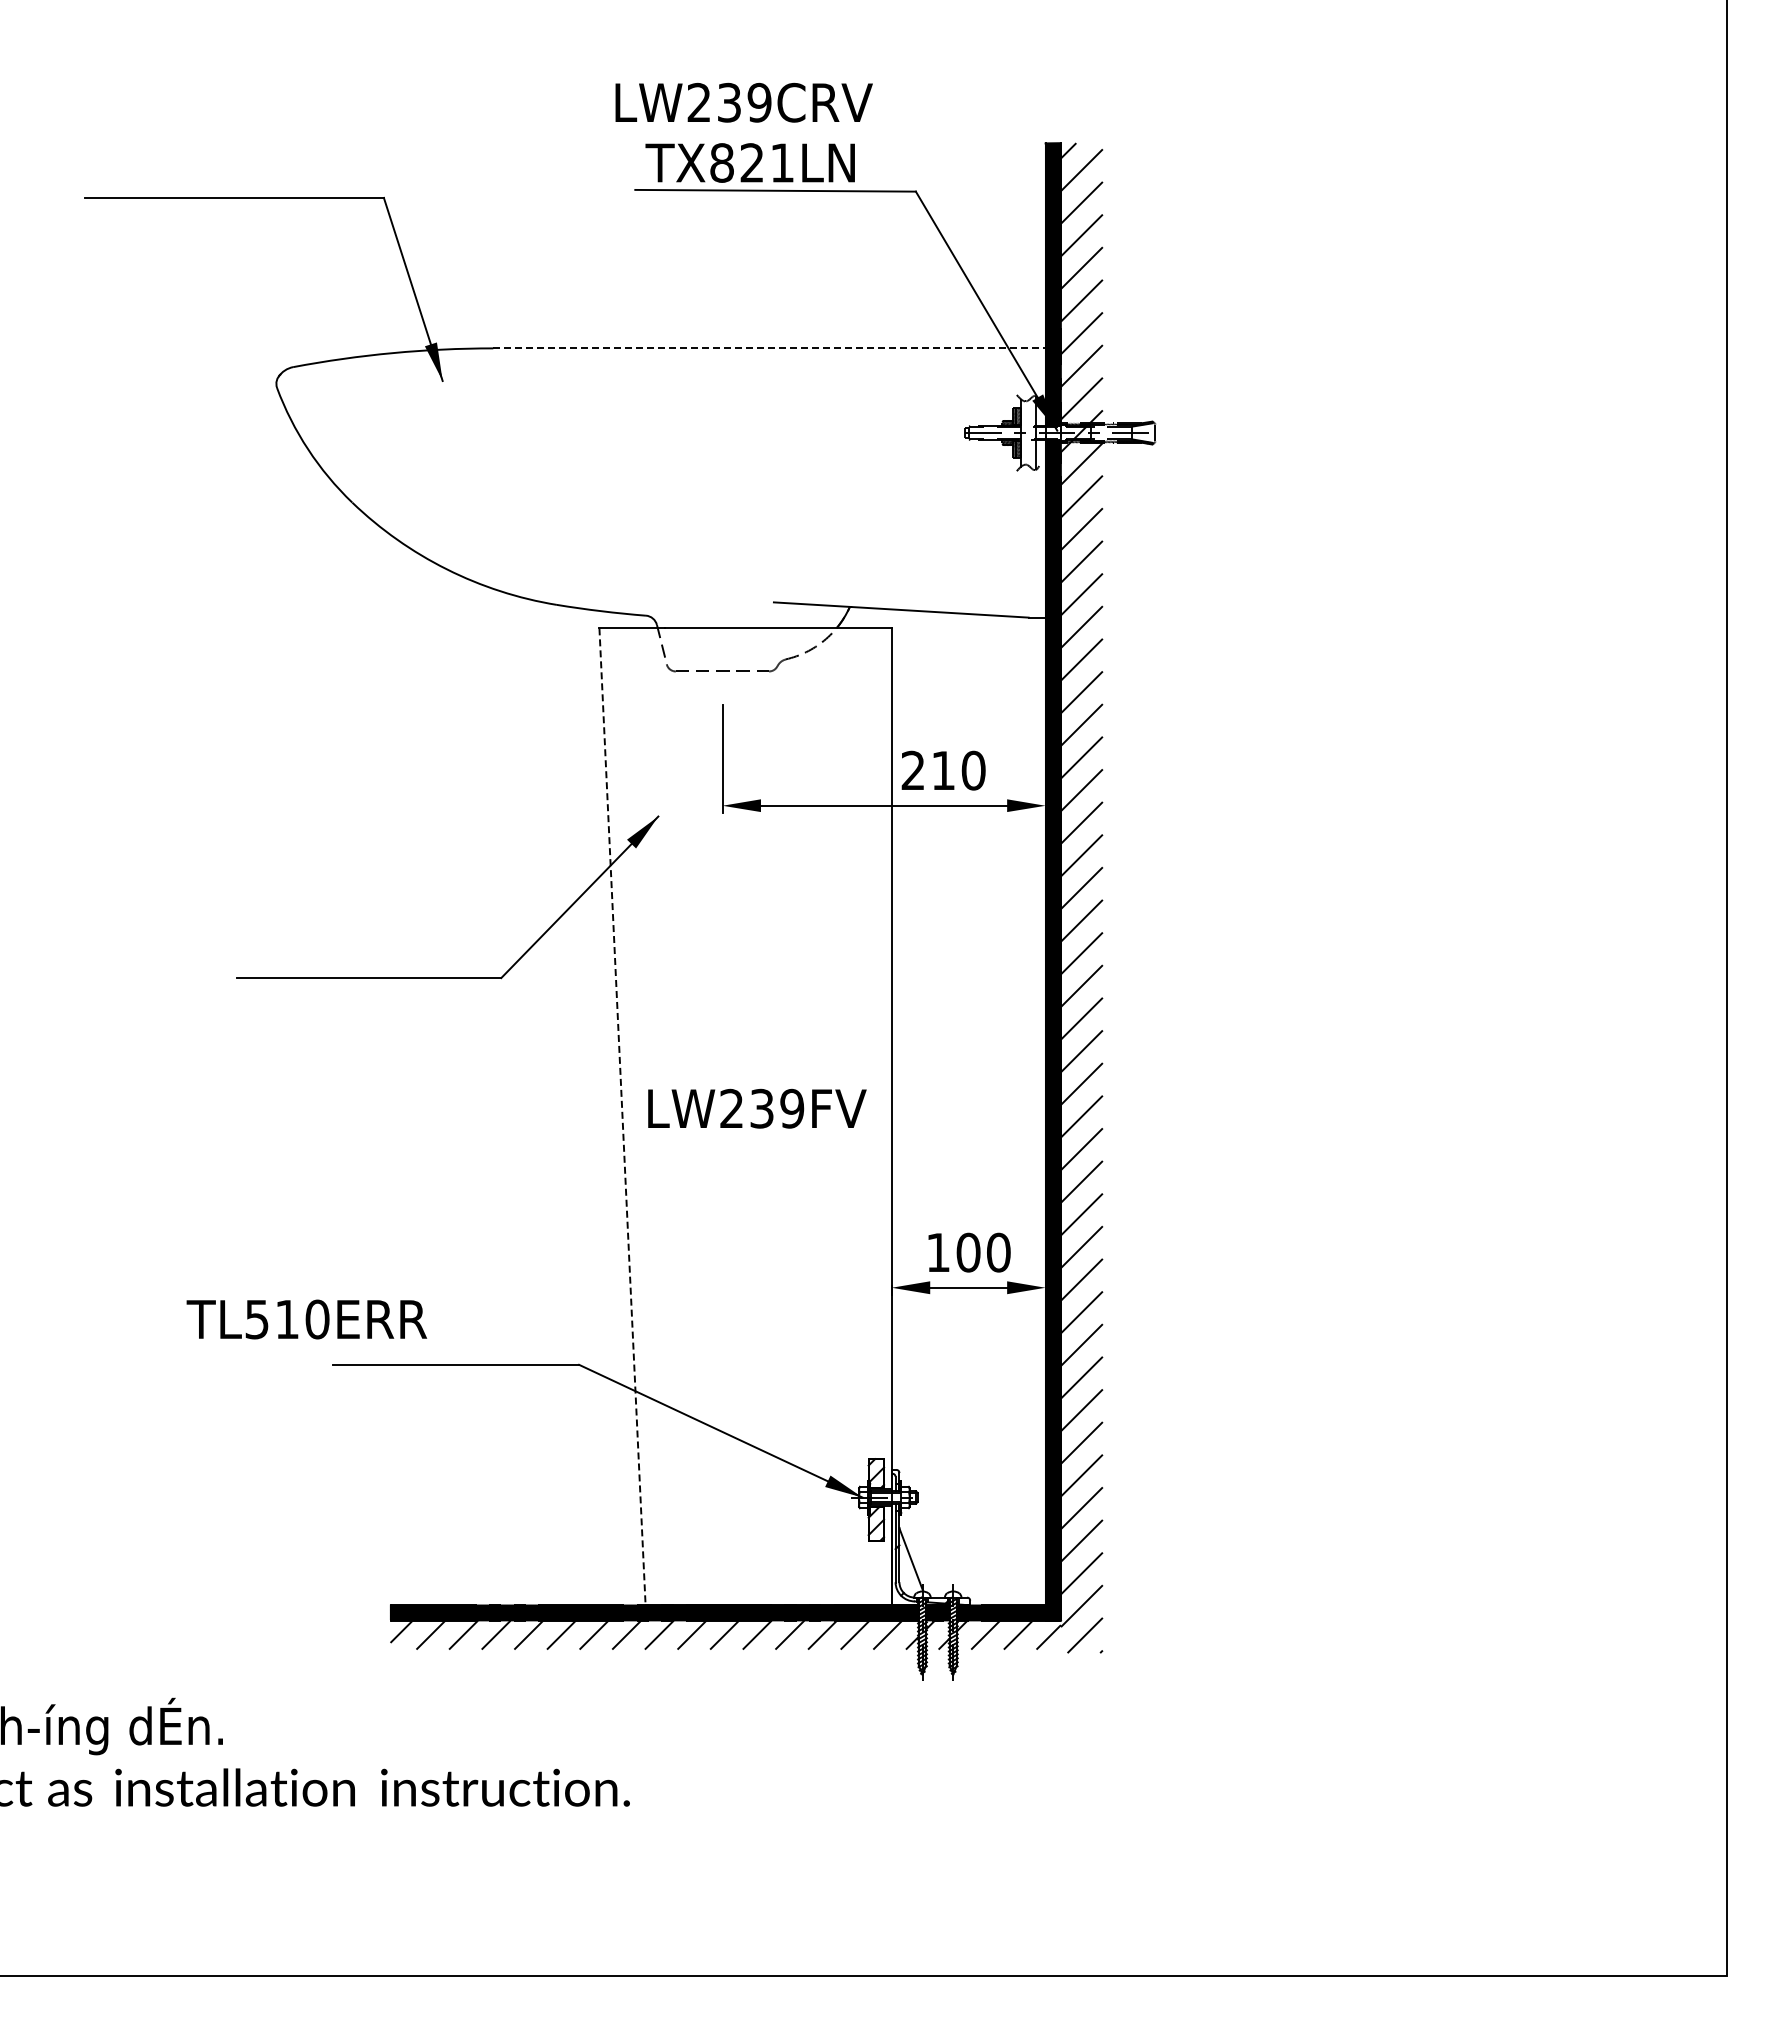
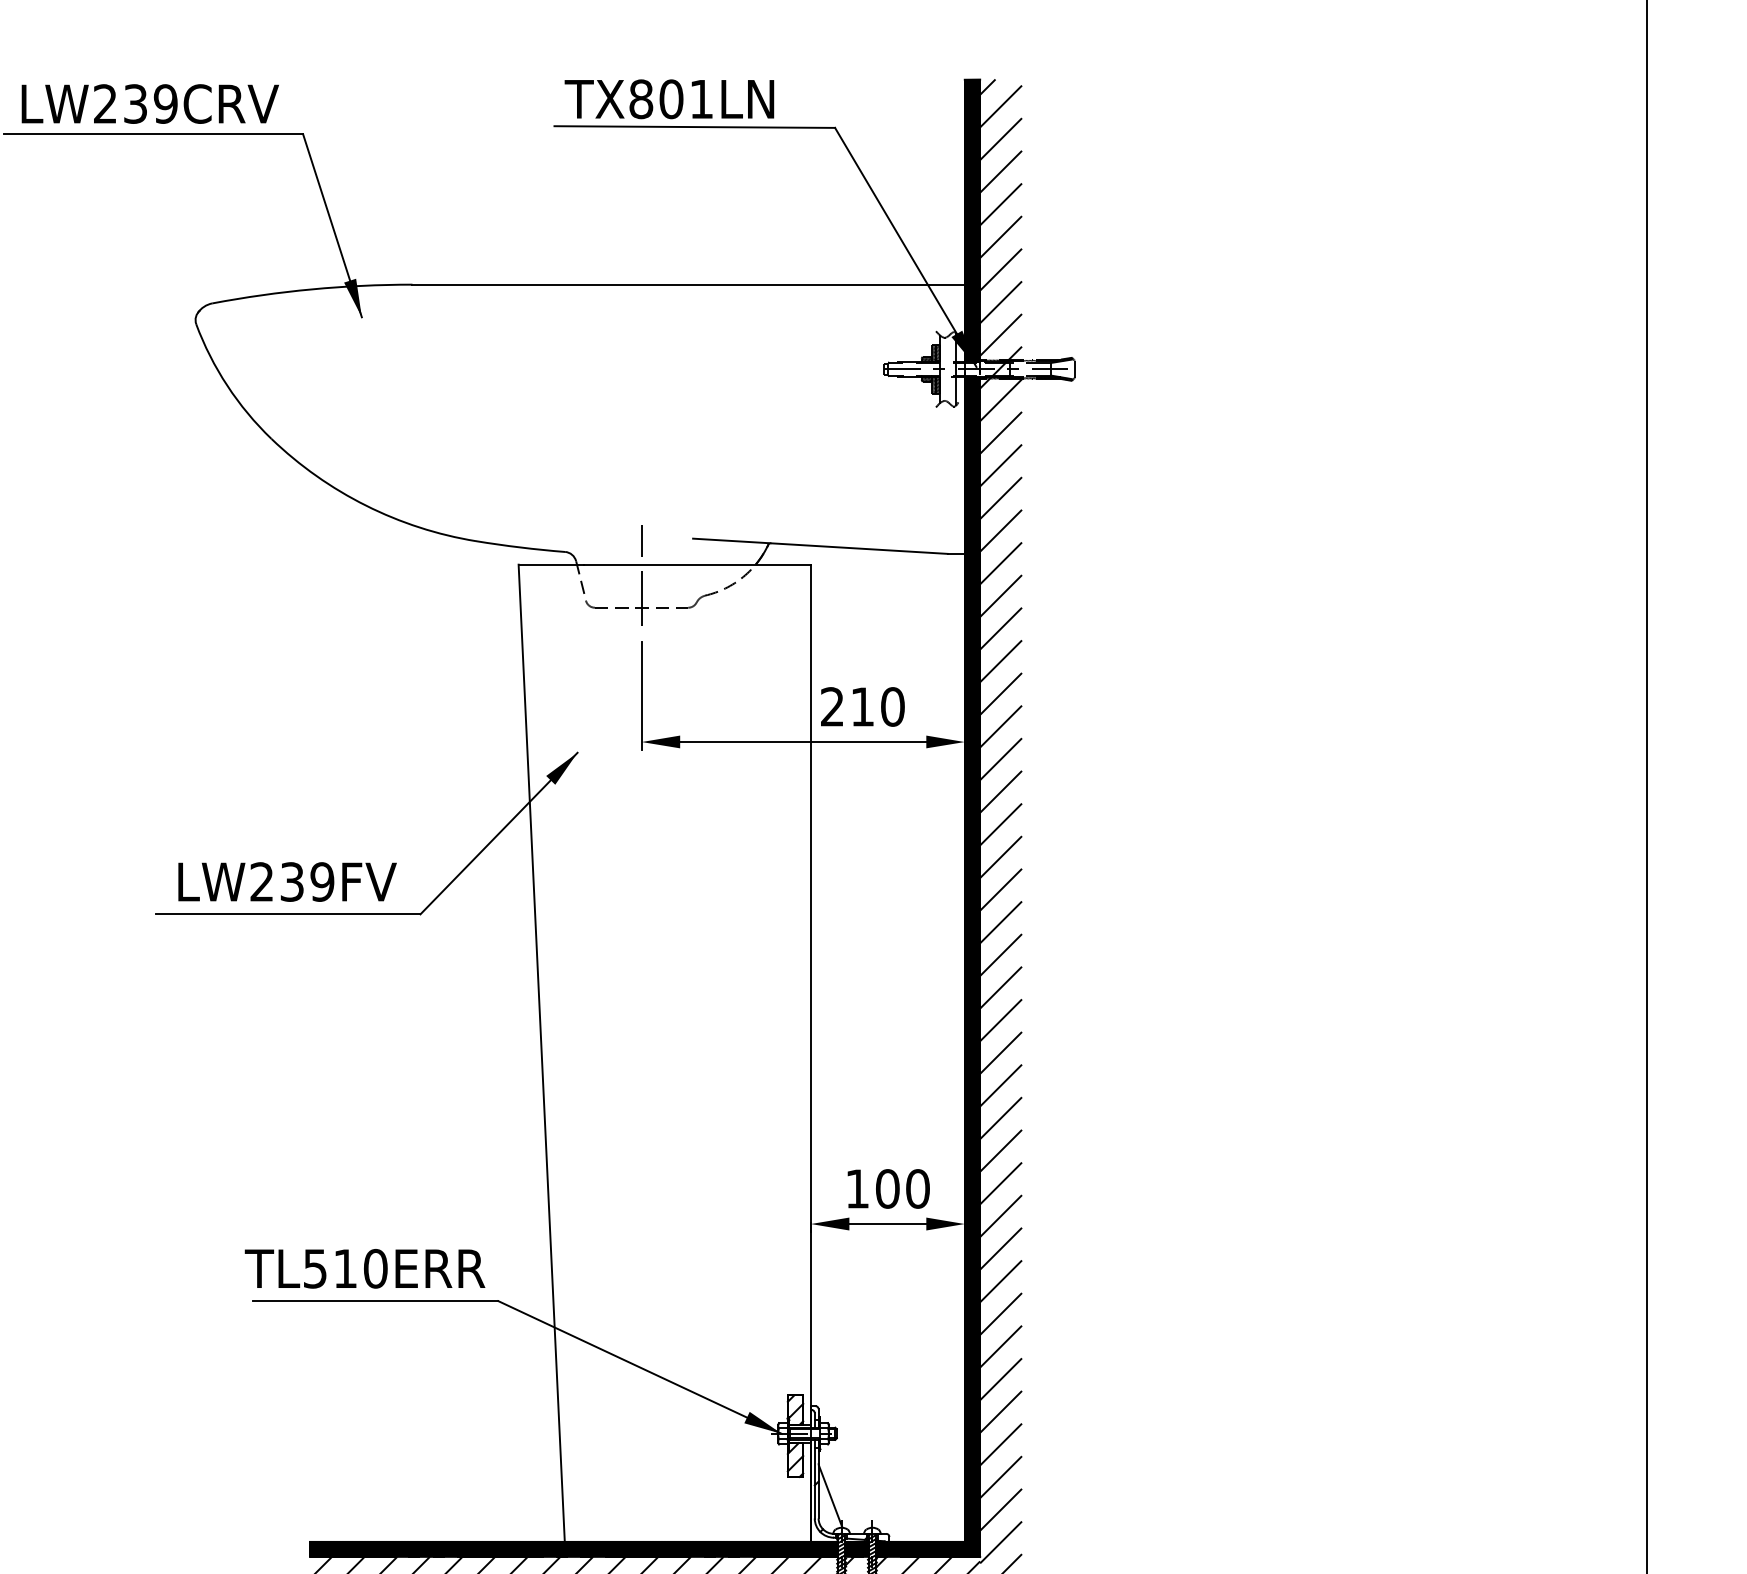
text: (743, 102) -> (149, 103), moved
text: (752, 162) -> (671, 98), TX821LN -> TX801LN
line: (769, 348) -> (688, 284), dashed -> solid
line: (722, 638) -> (641, 574), added
text: (757, 1108) -> (287, 881), moved
line: (622, 1116) -> (541, 1052), dashed -> solid
text: (306, 1319) -> (364, 1268), moved

